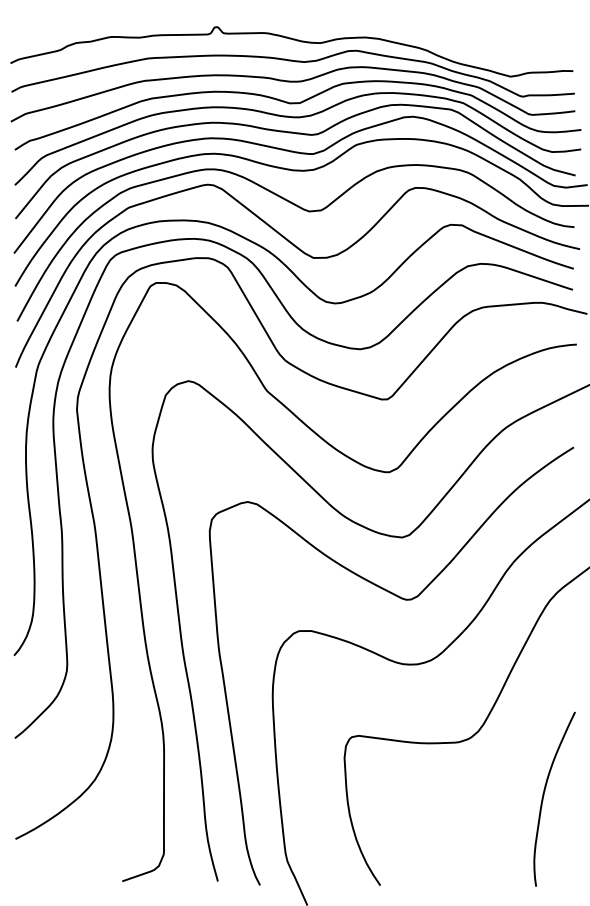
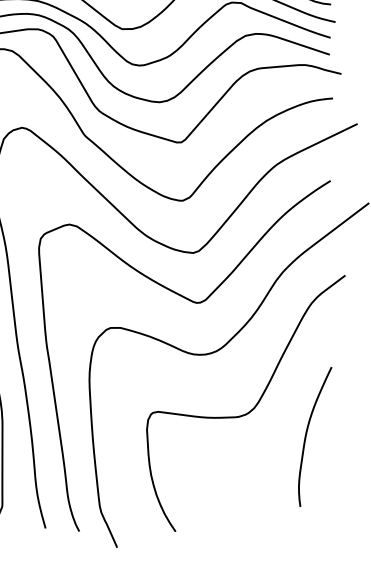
curve: (544, 795) -> (307, 433), moved

